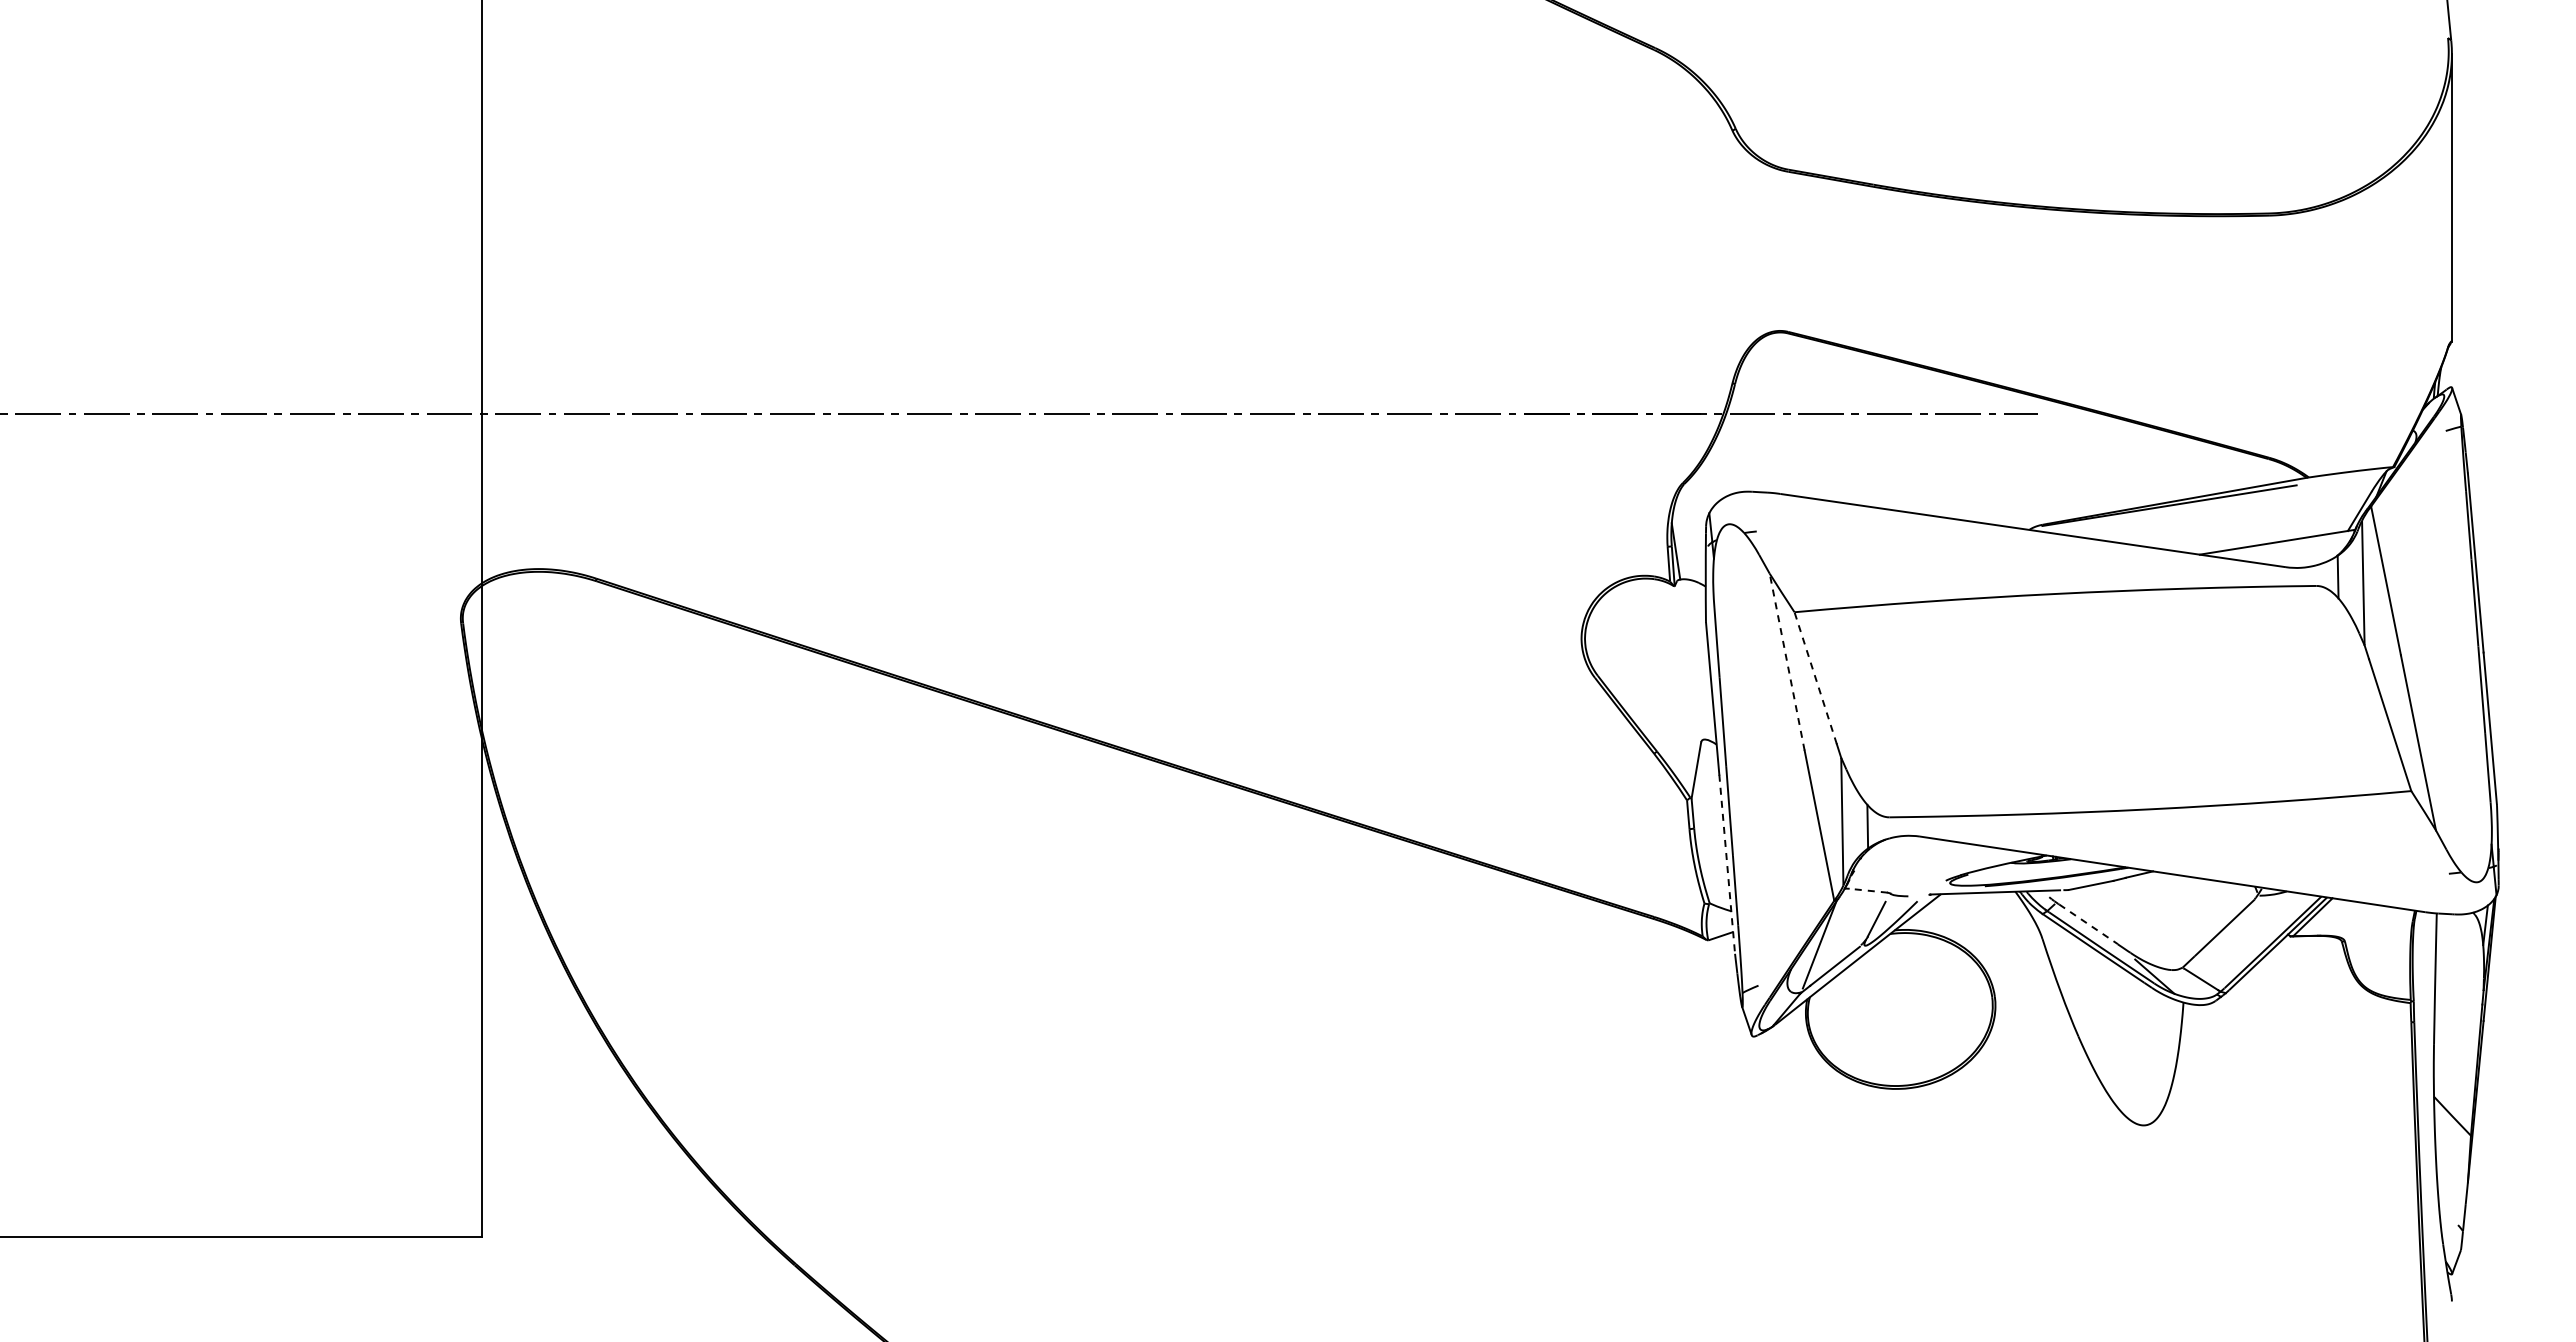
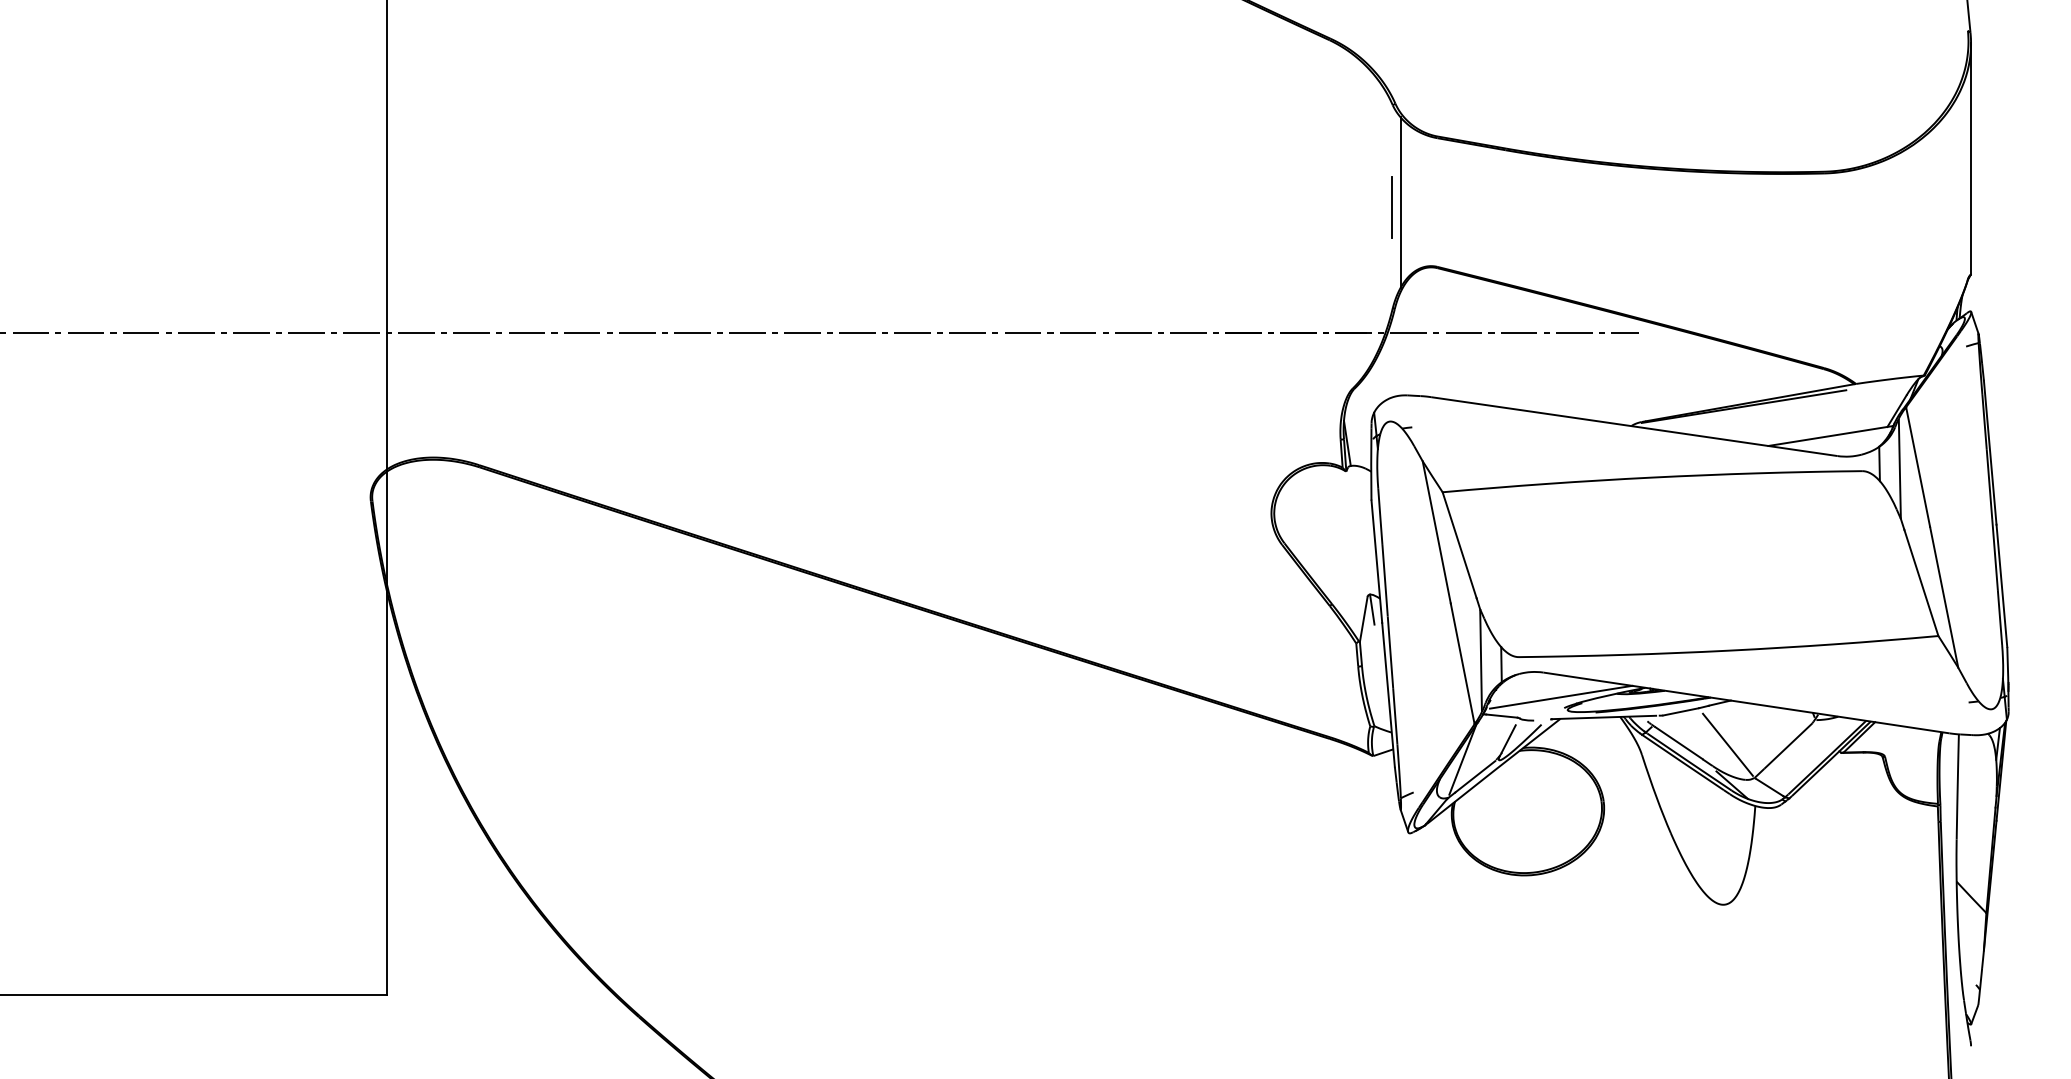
line: (1742, 251) -> (1400, 202), added
line: (1730, 257) -> (1391, 207), added
line: (1787, 661) -> (1436, 531), dashed -> solid
line: (1815, 677) -> (1459, 544), dashed -> solid
line: (1706, 757) -> (1371, 609), added
line: (1727, 864) -> (1388, 695), dashed -> solid
line: (1941, 867) -> (1560, 697), added
line: (1868, 890) -> (1502, 715), dashed -> solid
line: (2089, 924) -> (1679, 743), dashed -> solid
line: (2149, 926) -> (1727, 744), added

